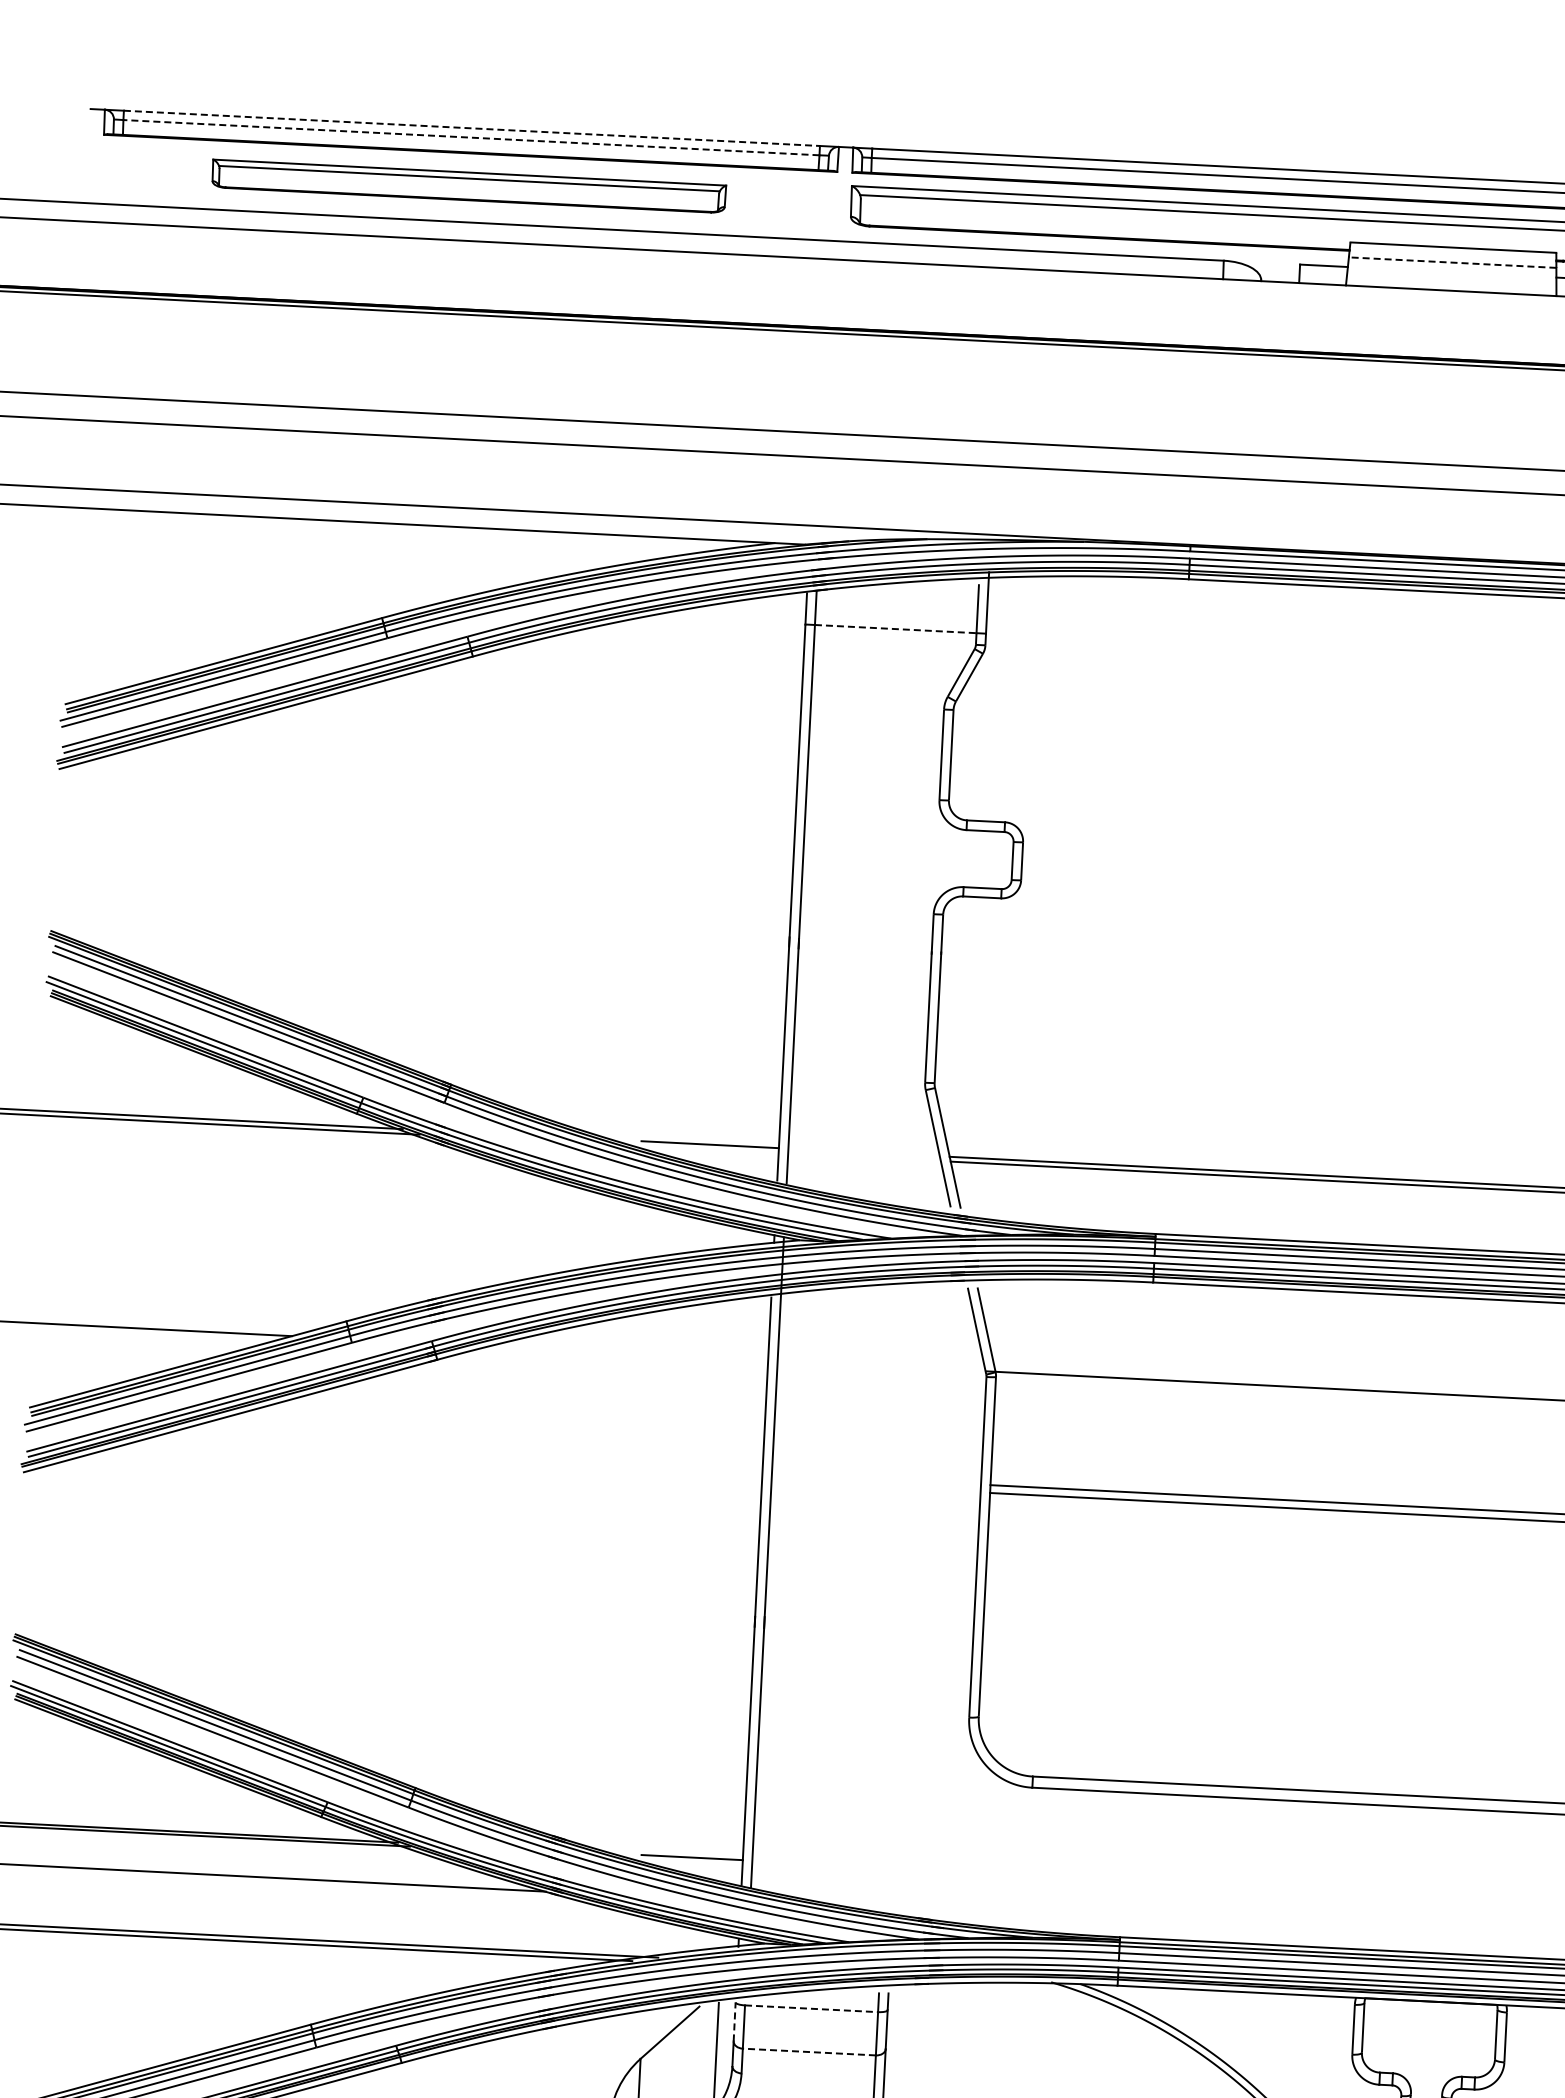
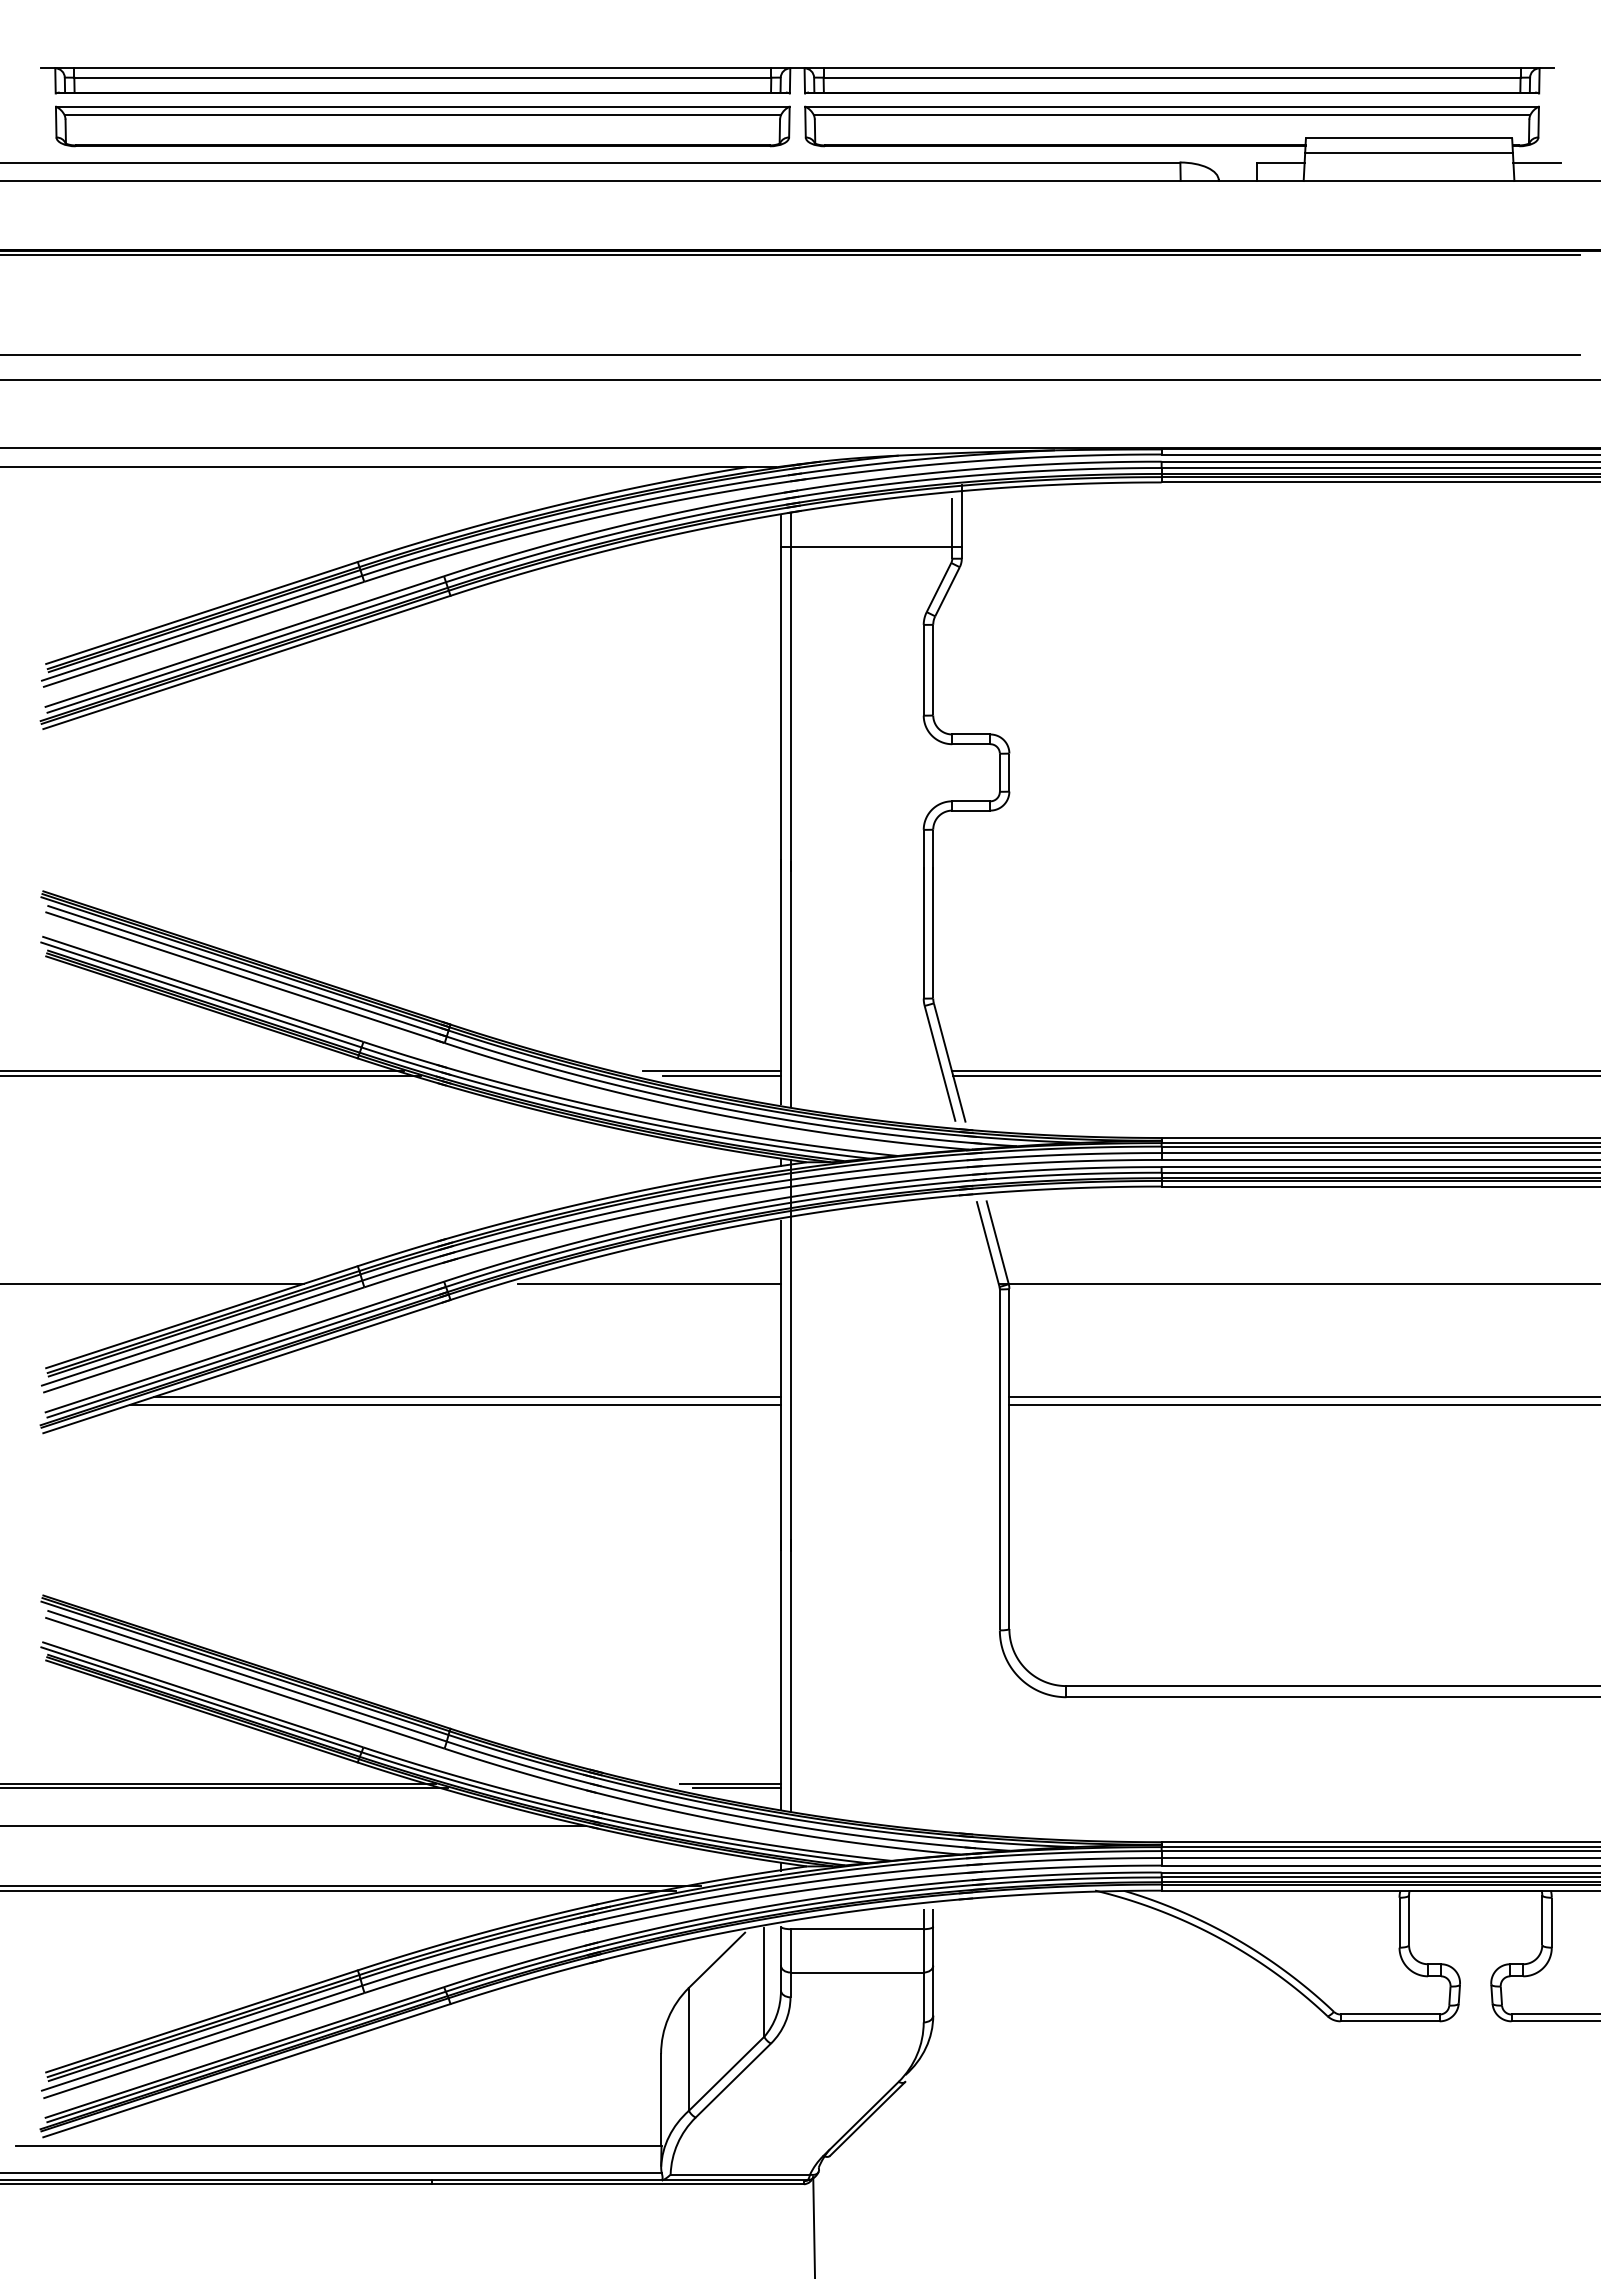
line: (472, 128) -> (423, 68), dashed -> solid
line: (471, 137) -> (422, 77), dashed -> solid
part: (468, 186) -> (422, 126), size x1.43
line: (1453, 262) -> (1409, 152), dashed -> solid
line: (895, 629) -> (871, 547), dashed -> solid
line: (719, 1150) -> (721, 1076), added
line: (635, 1353) -> (648, 1283), added
line: (448, 1457) -> (466, 1397), added
line: (436, 1465) -> (455, 1405), added
line: (699, 1861) -> (737, 1787), added
line: (811, 2009) -> (857, 1929), dashed -> solid
line: (734, 2021) -> (780, 1945), dashed -> solid
line: (809, 2052) -> (857, 1972), dashed -> solid

